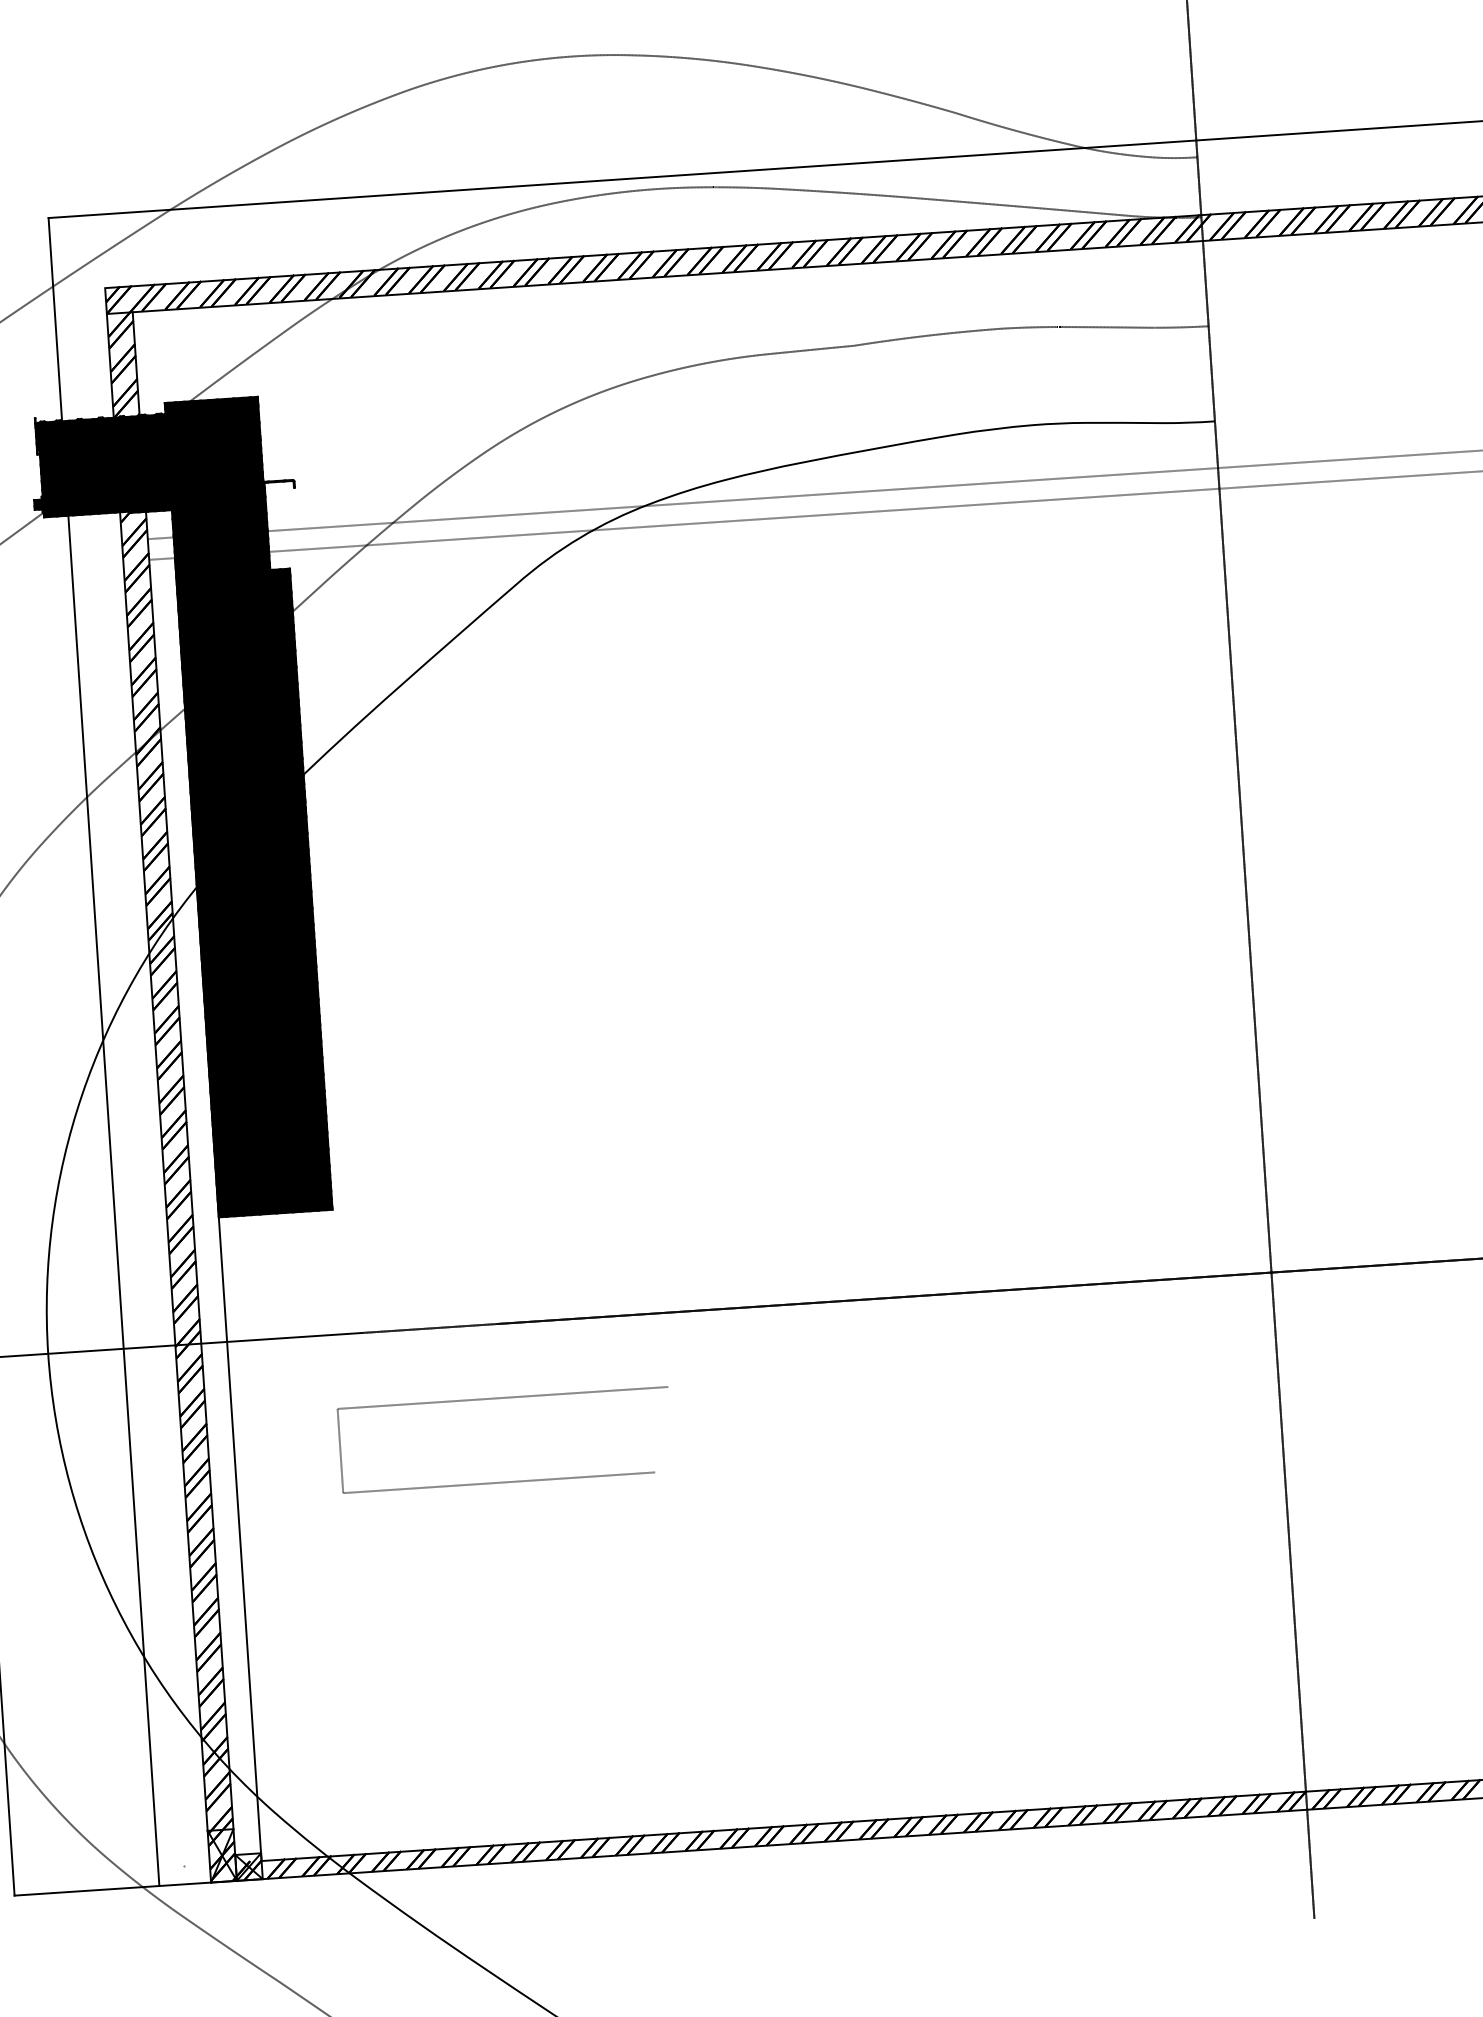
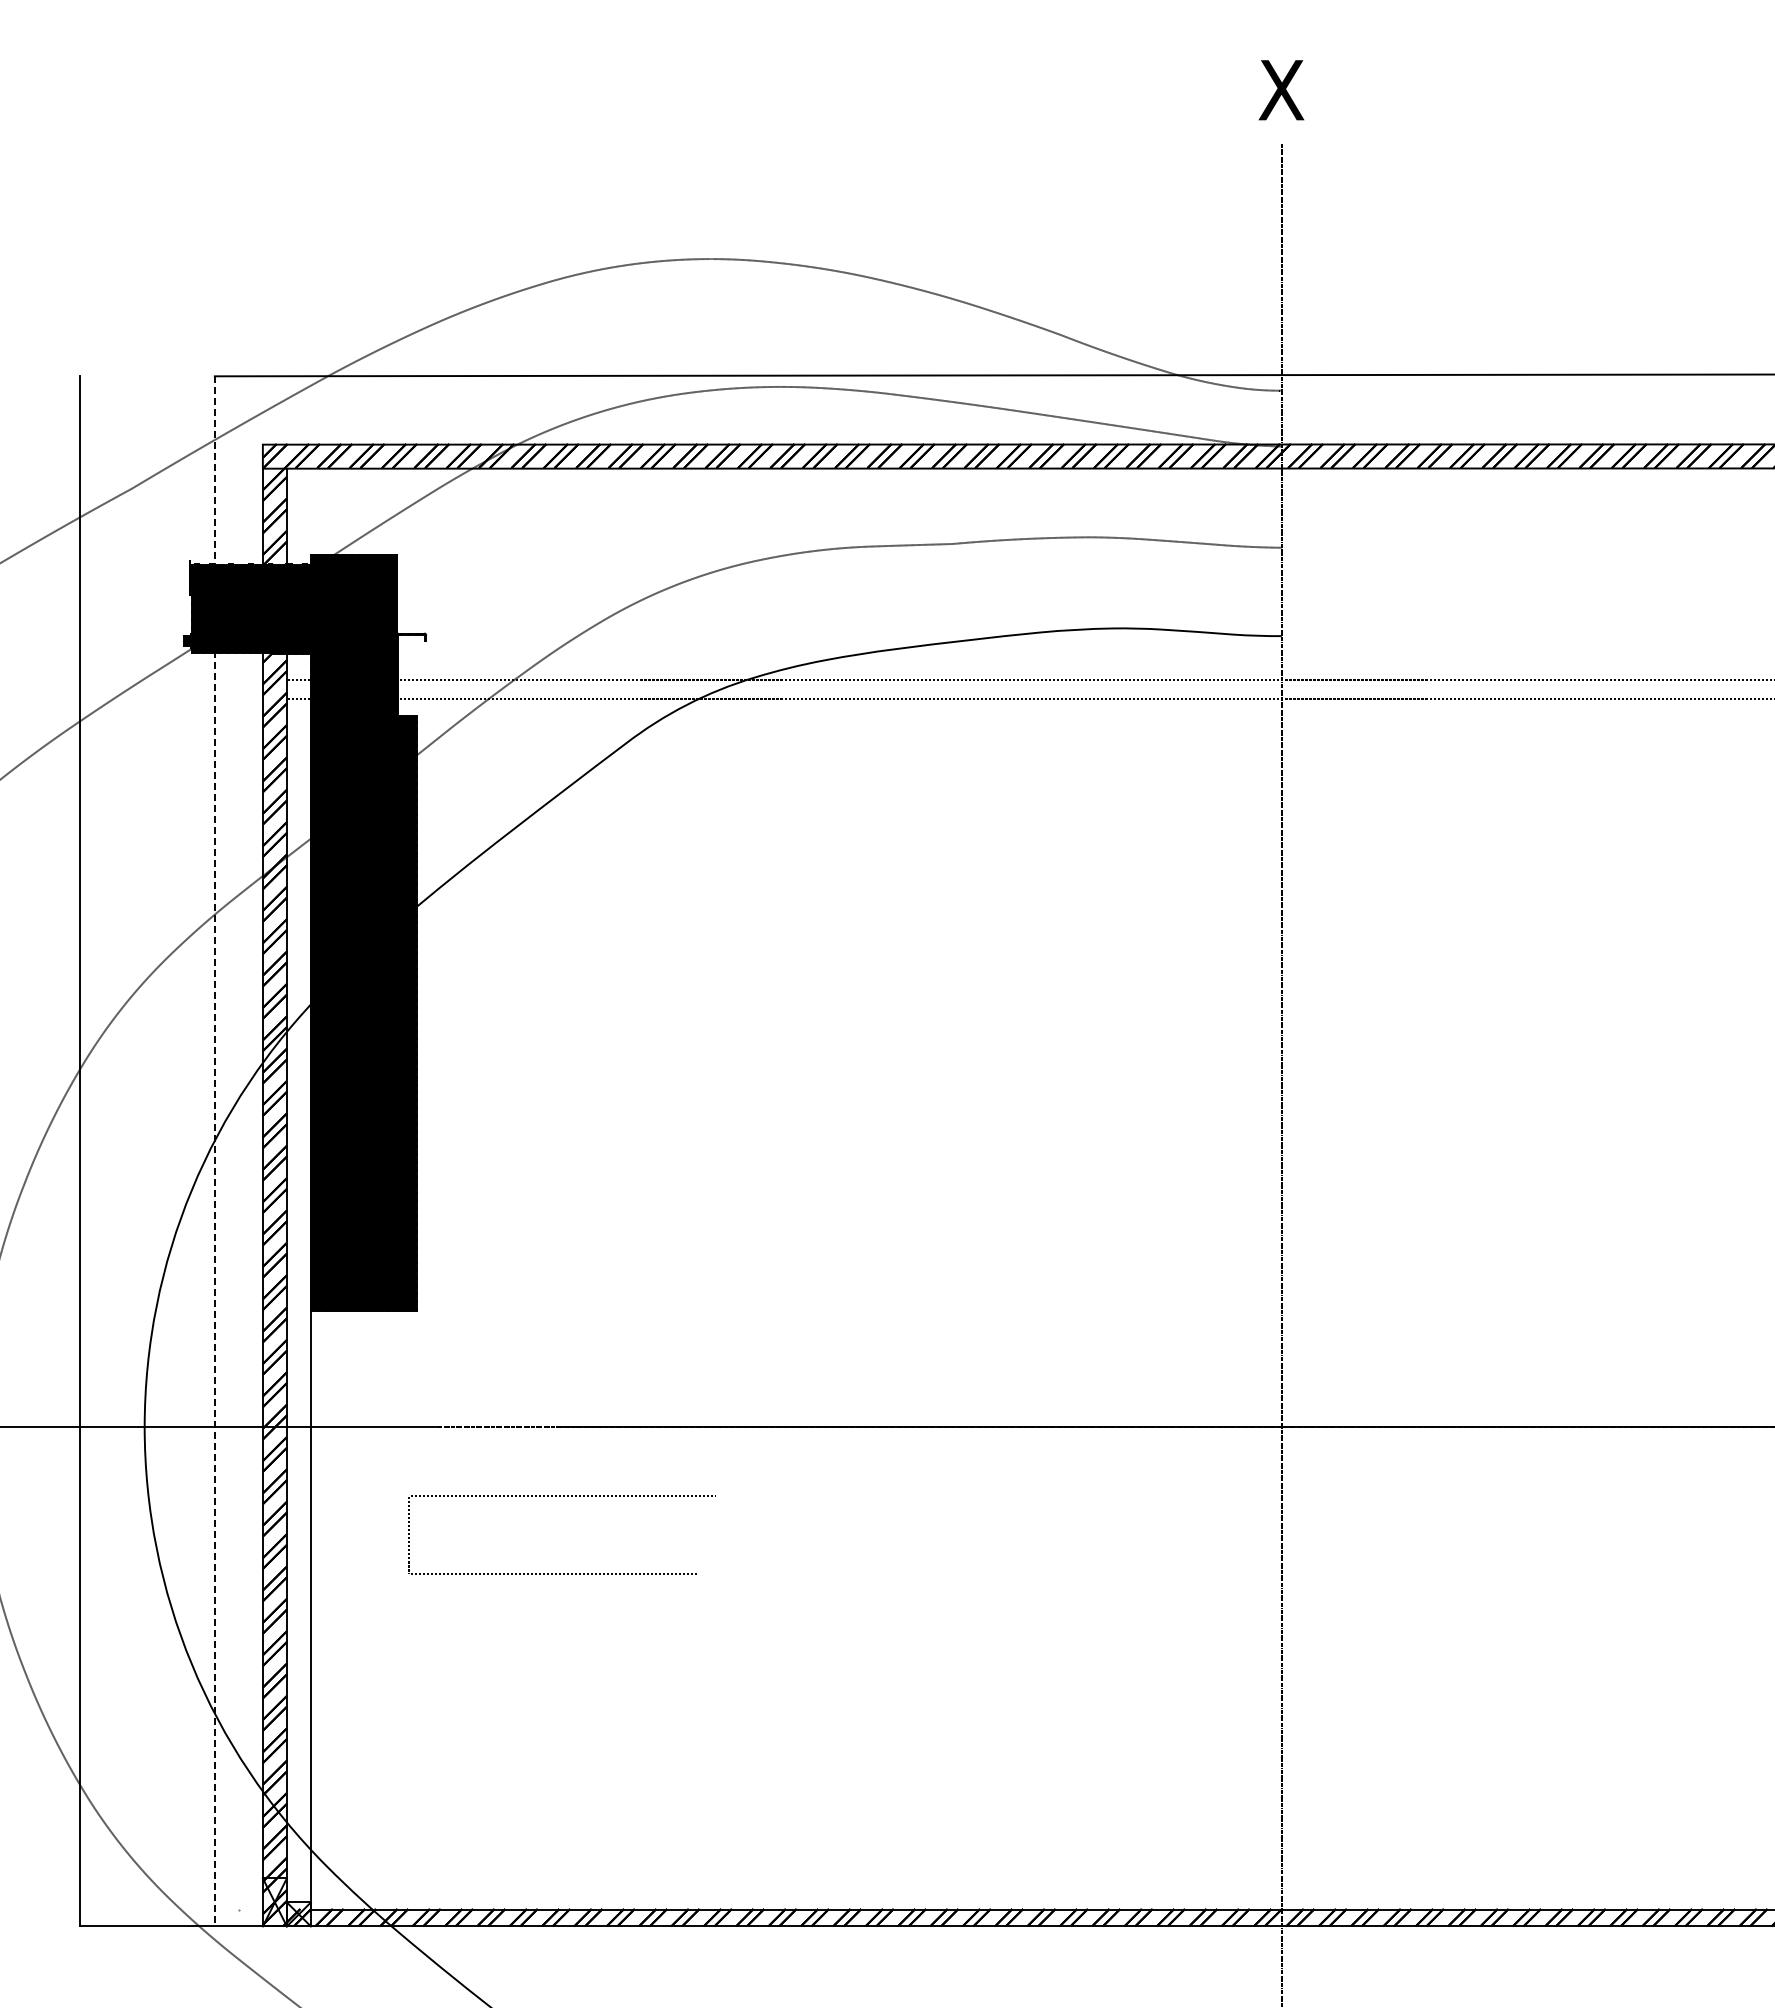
line: (103, 1052) -> (214, 1151), solid -> dashed

